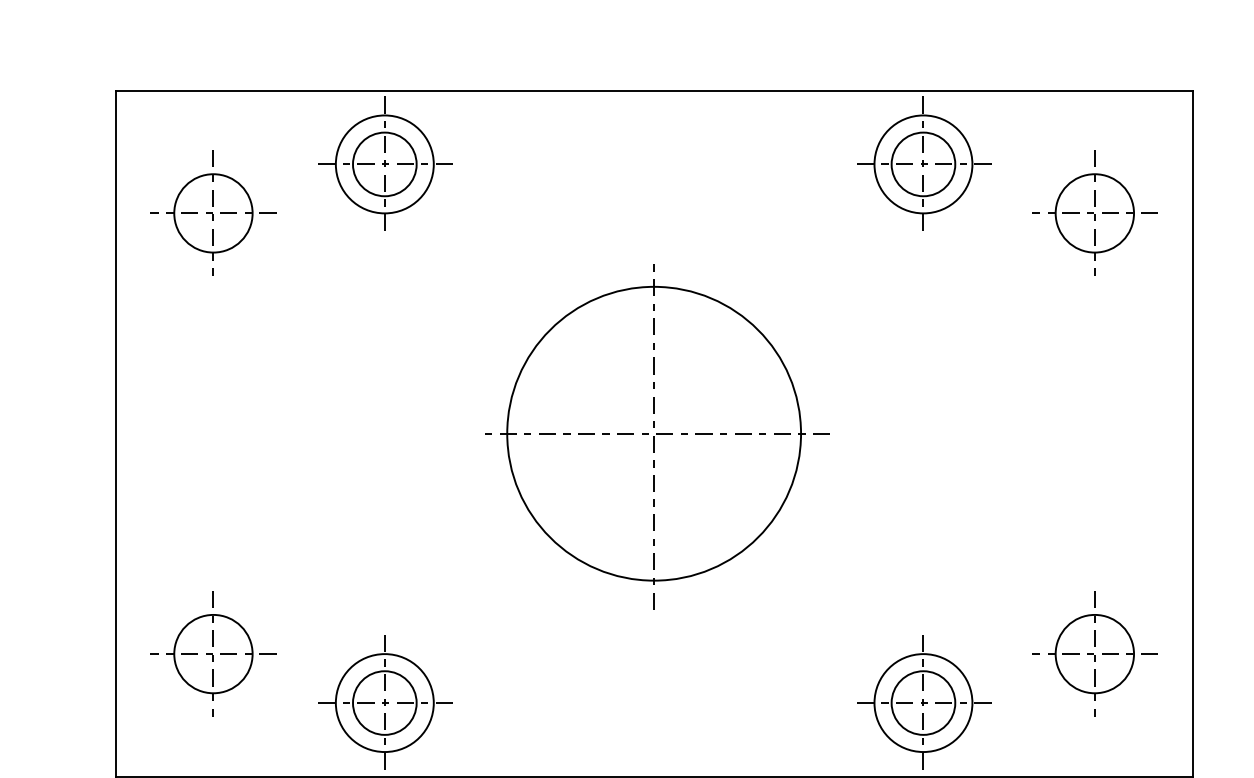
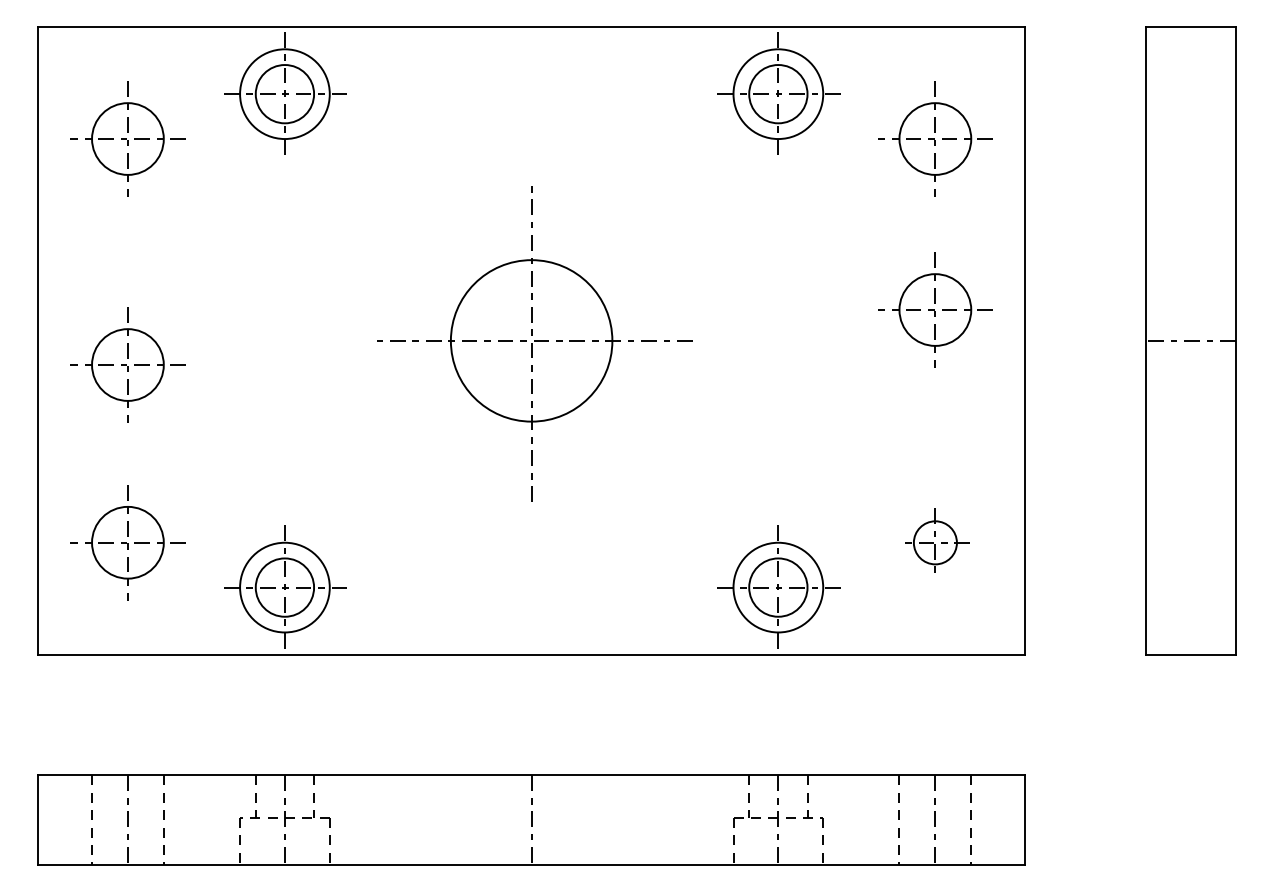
part: (1094, 399) -> (935, 309), added
circle: (653, 433) -> (531, 340), size x0.6
part: (212, 459) -> (127, 364), added
part: (1094, 653) -> (935, 542), size x0.6

